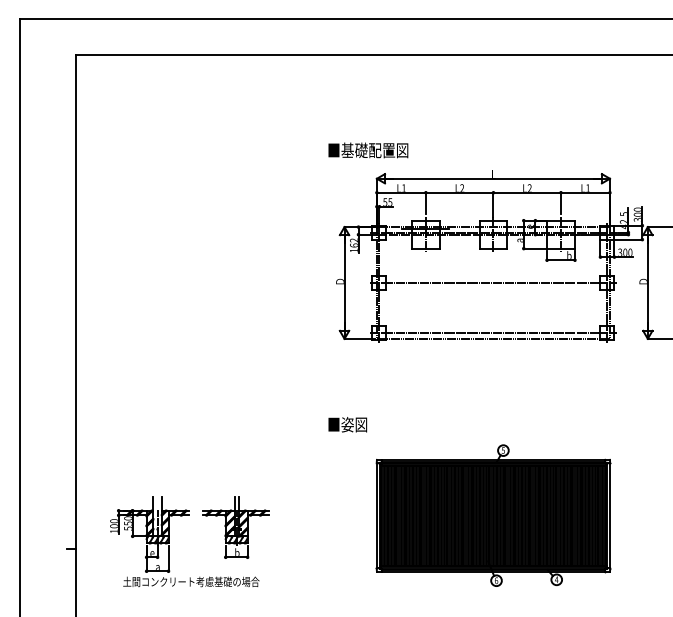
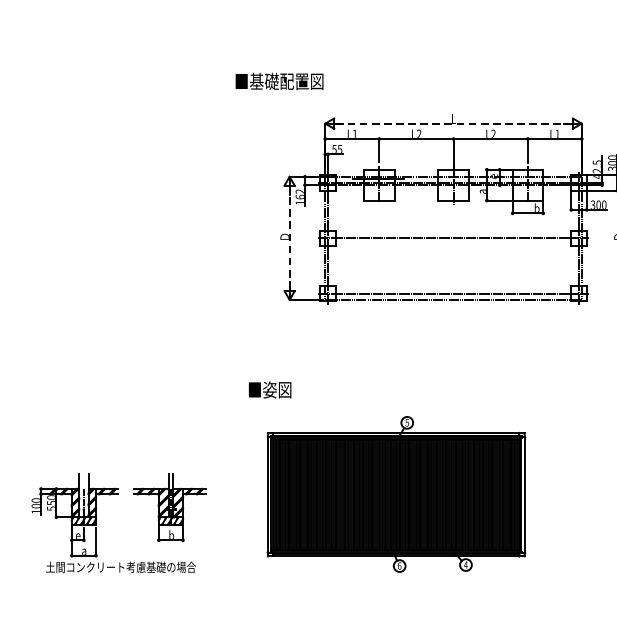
text: (368, 150) -> (279, 81), moved
line: (493, 178) -> (453, 123), solid -> dashed
line: (344, 283) -> (289, 238), solid -> dashed
text: (347, 424) -> (269, 389), moved
part: (493, 515) -> (396, 494), moved

